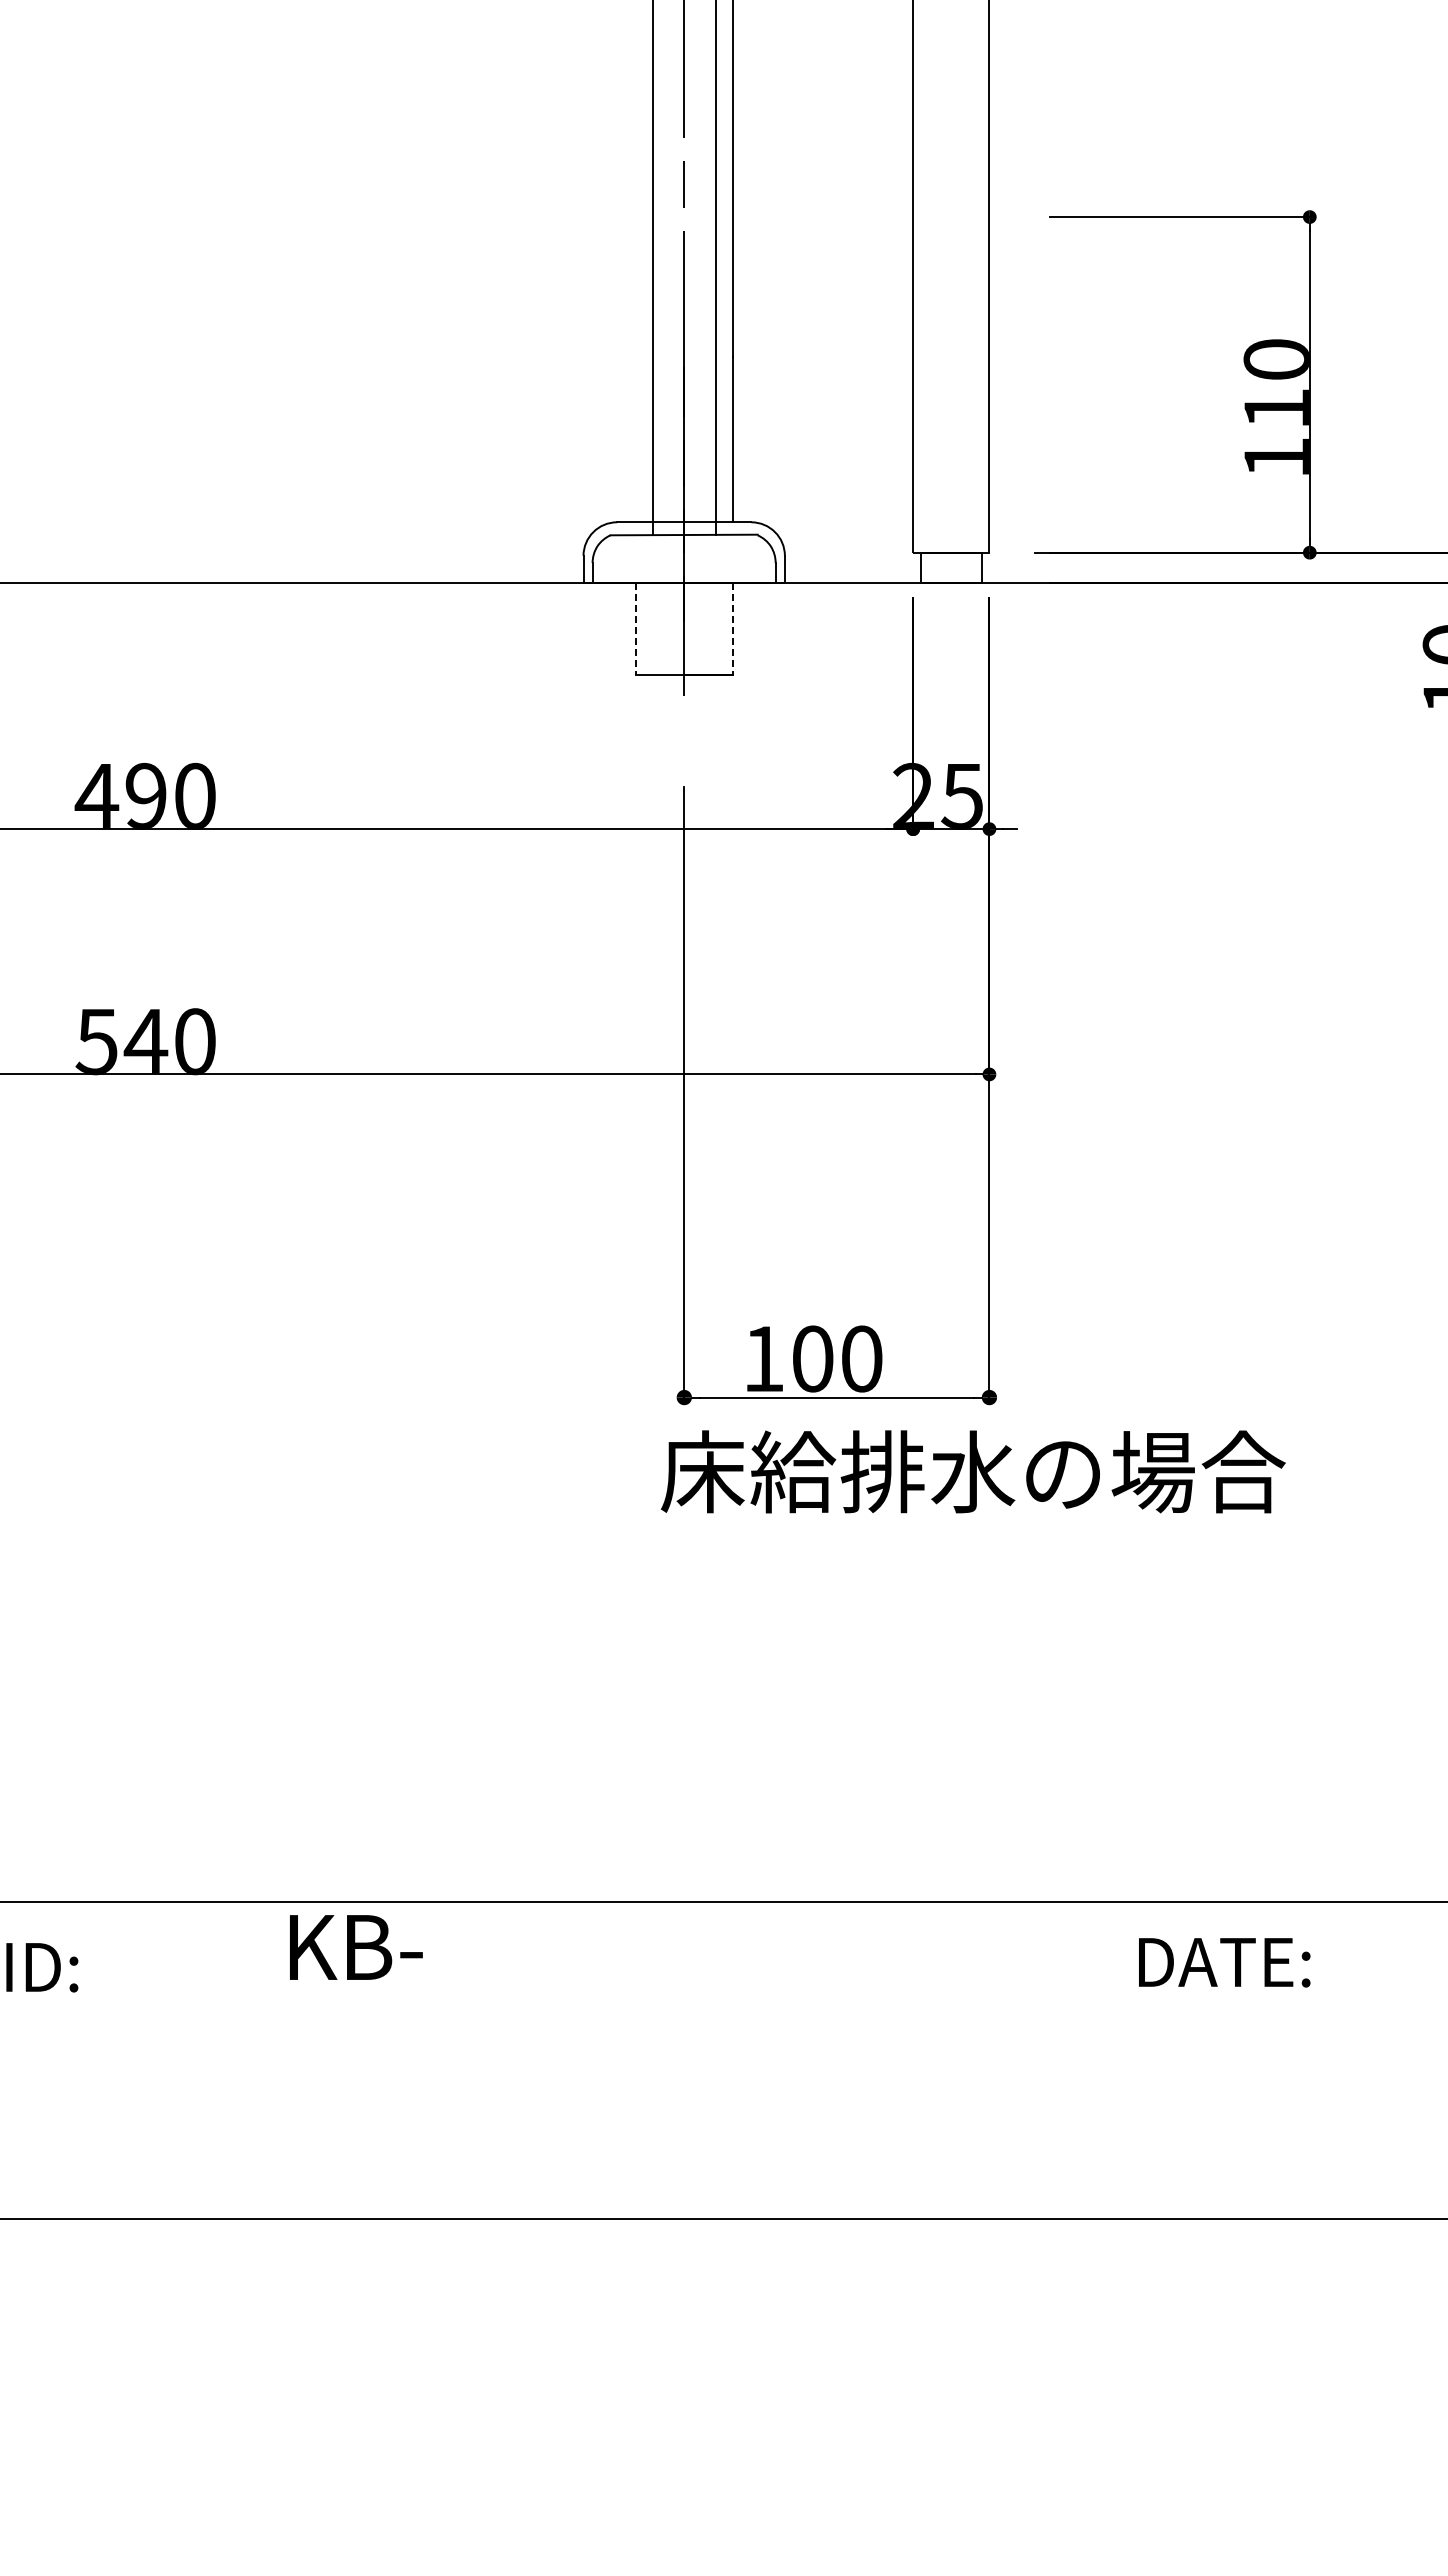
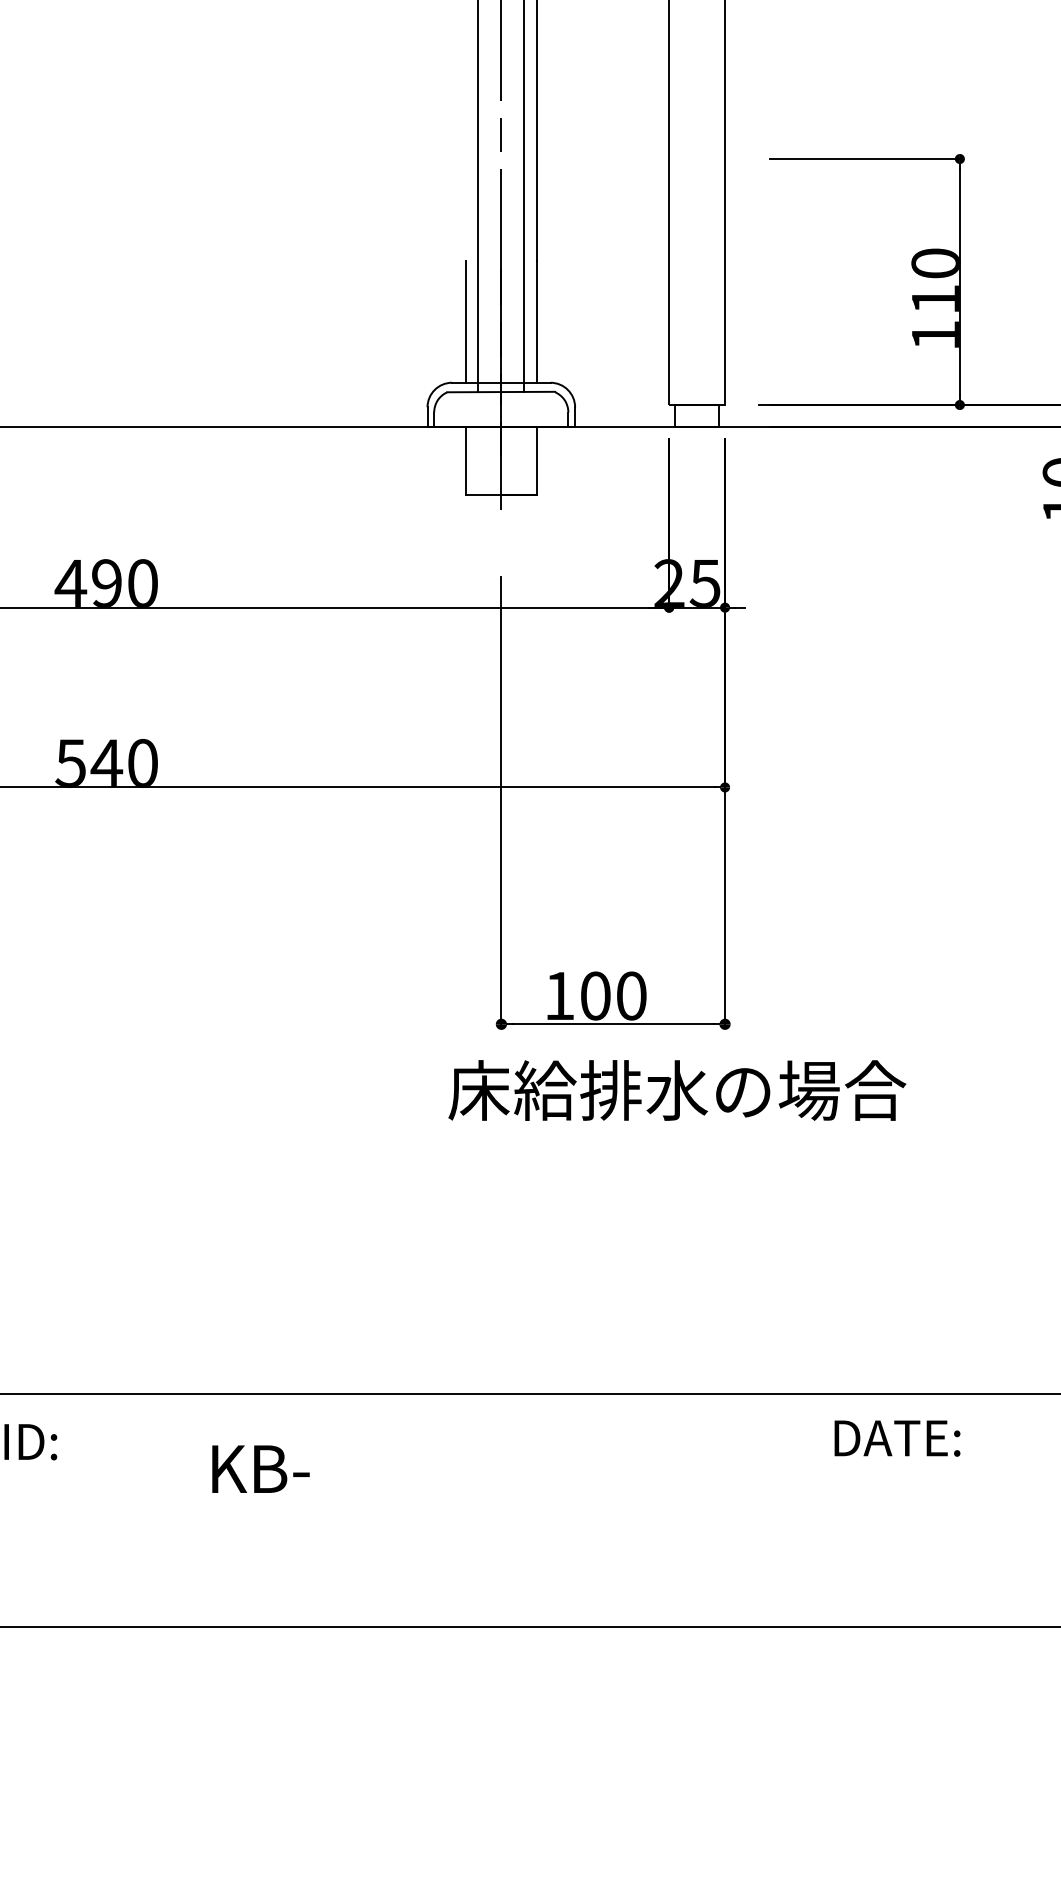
line: (635, 439) -> (465, 322), added
line: (635, 629) -> (465, 461), dashed -> solid
line: (732, 629) -> (536, 461), dashed -> solid
text: (973, 1471) -> (677, 1090), moved
text: (356, 1947) -> (261, 1469), moved

